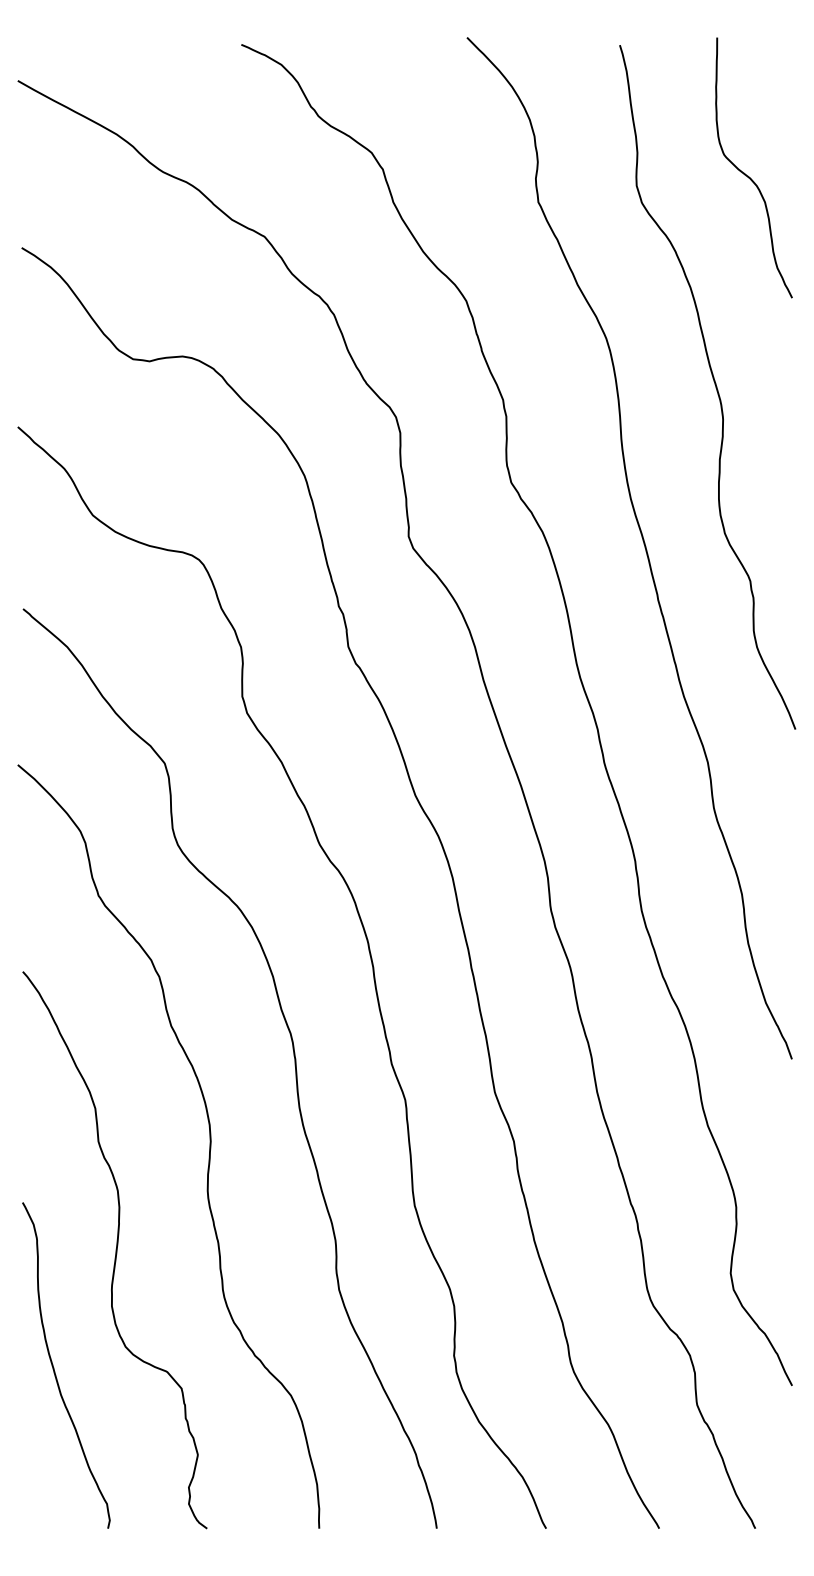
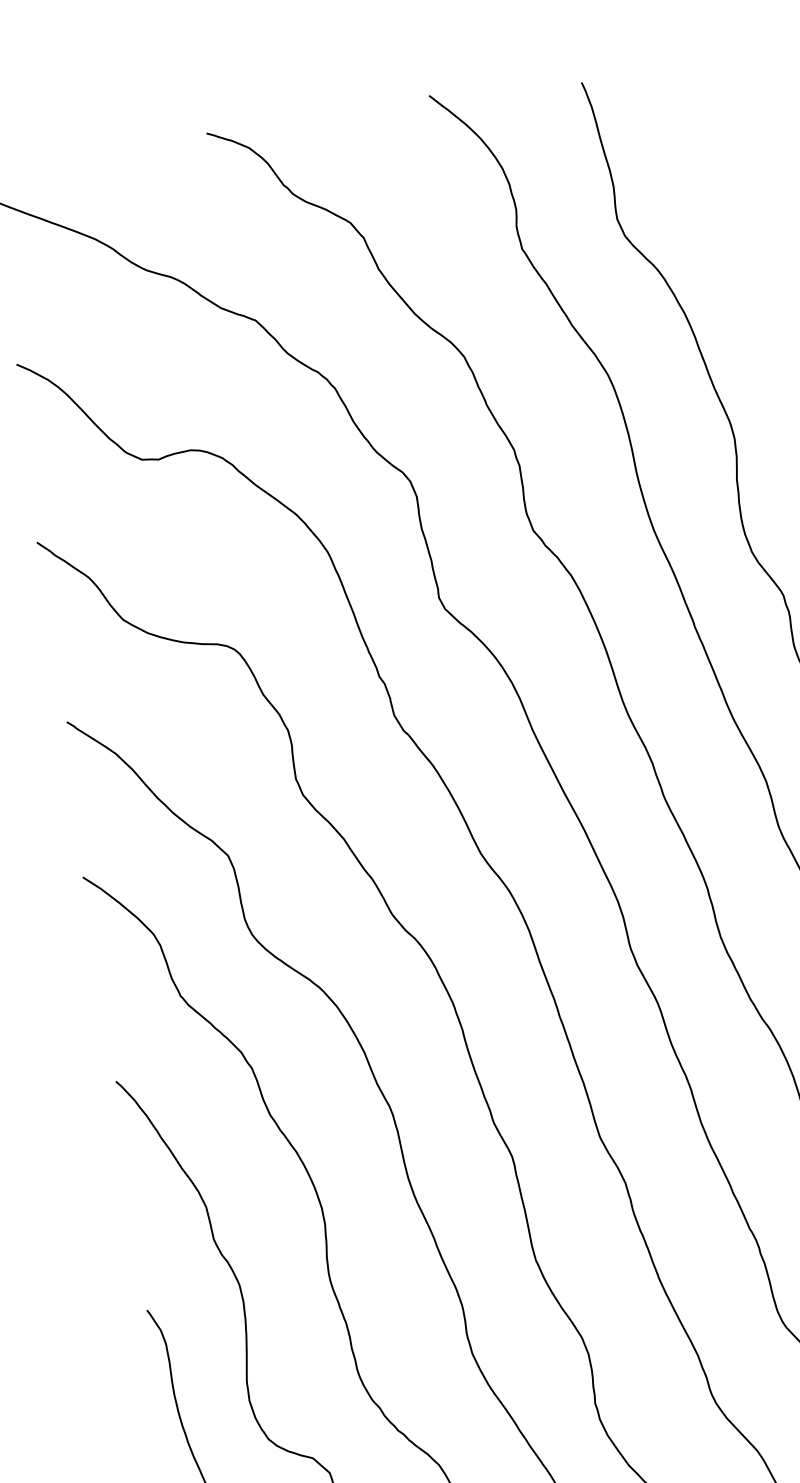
curve: (748, 175) -> (726, 194), removed

